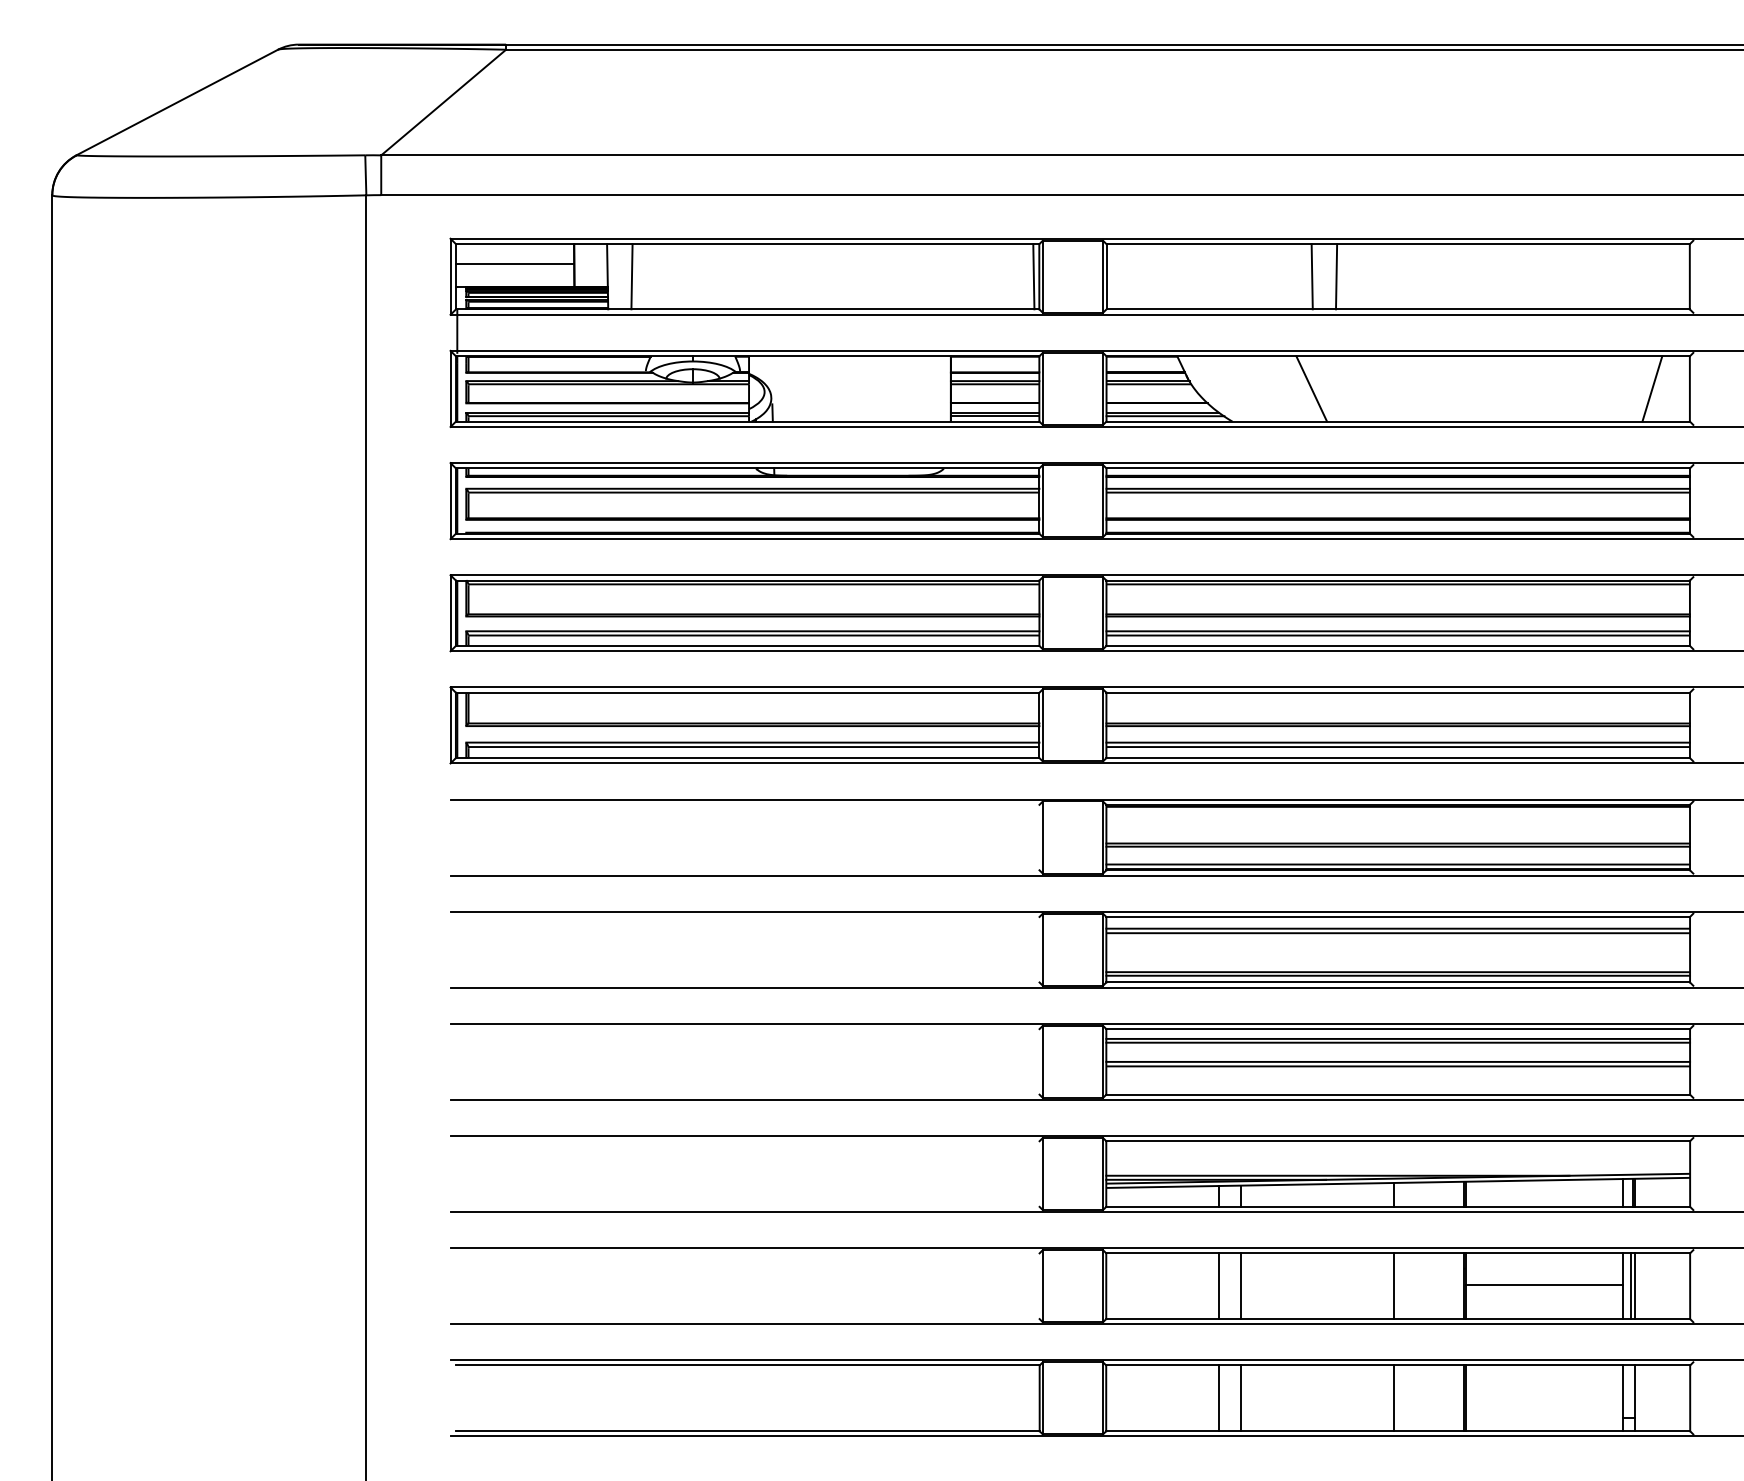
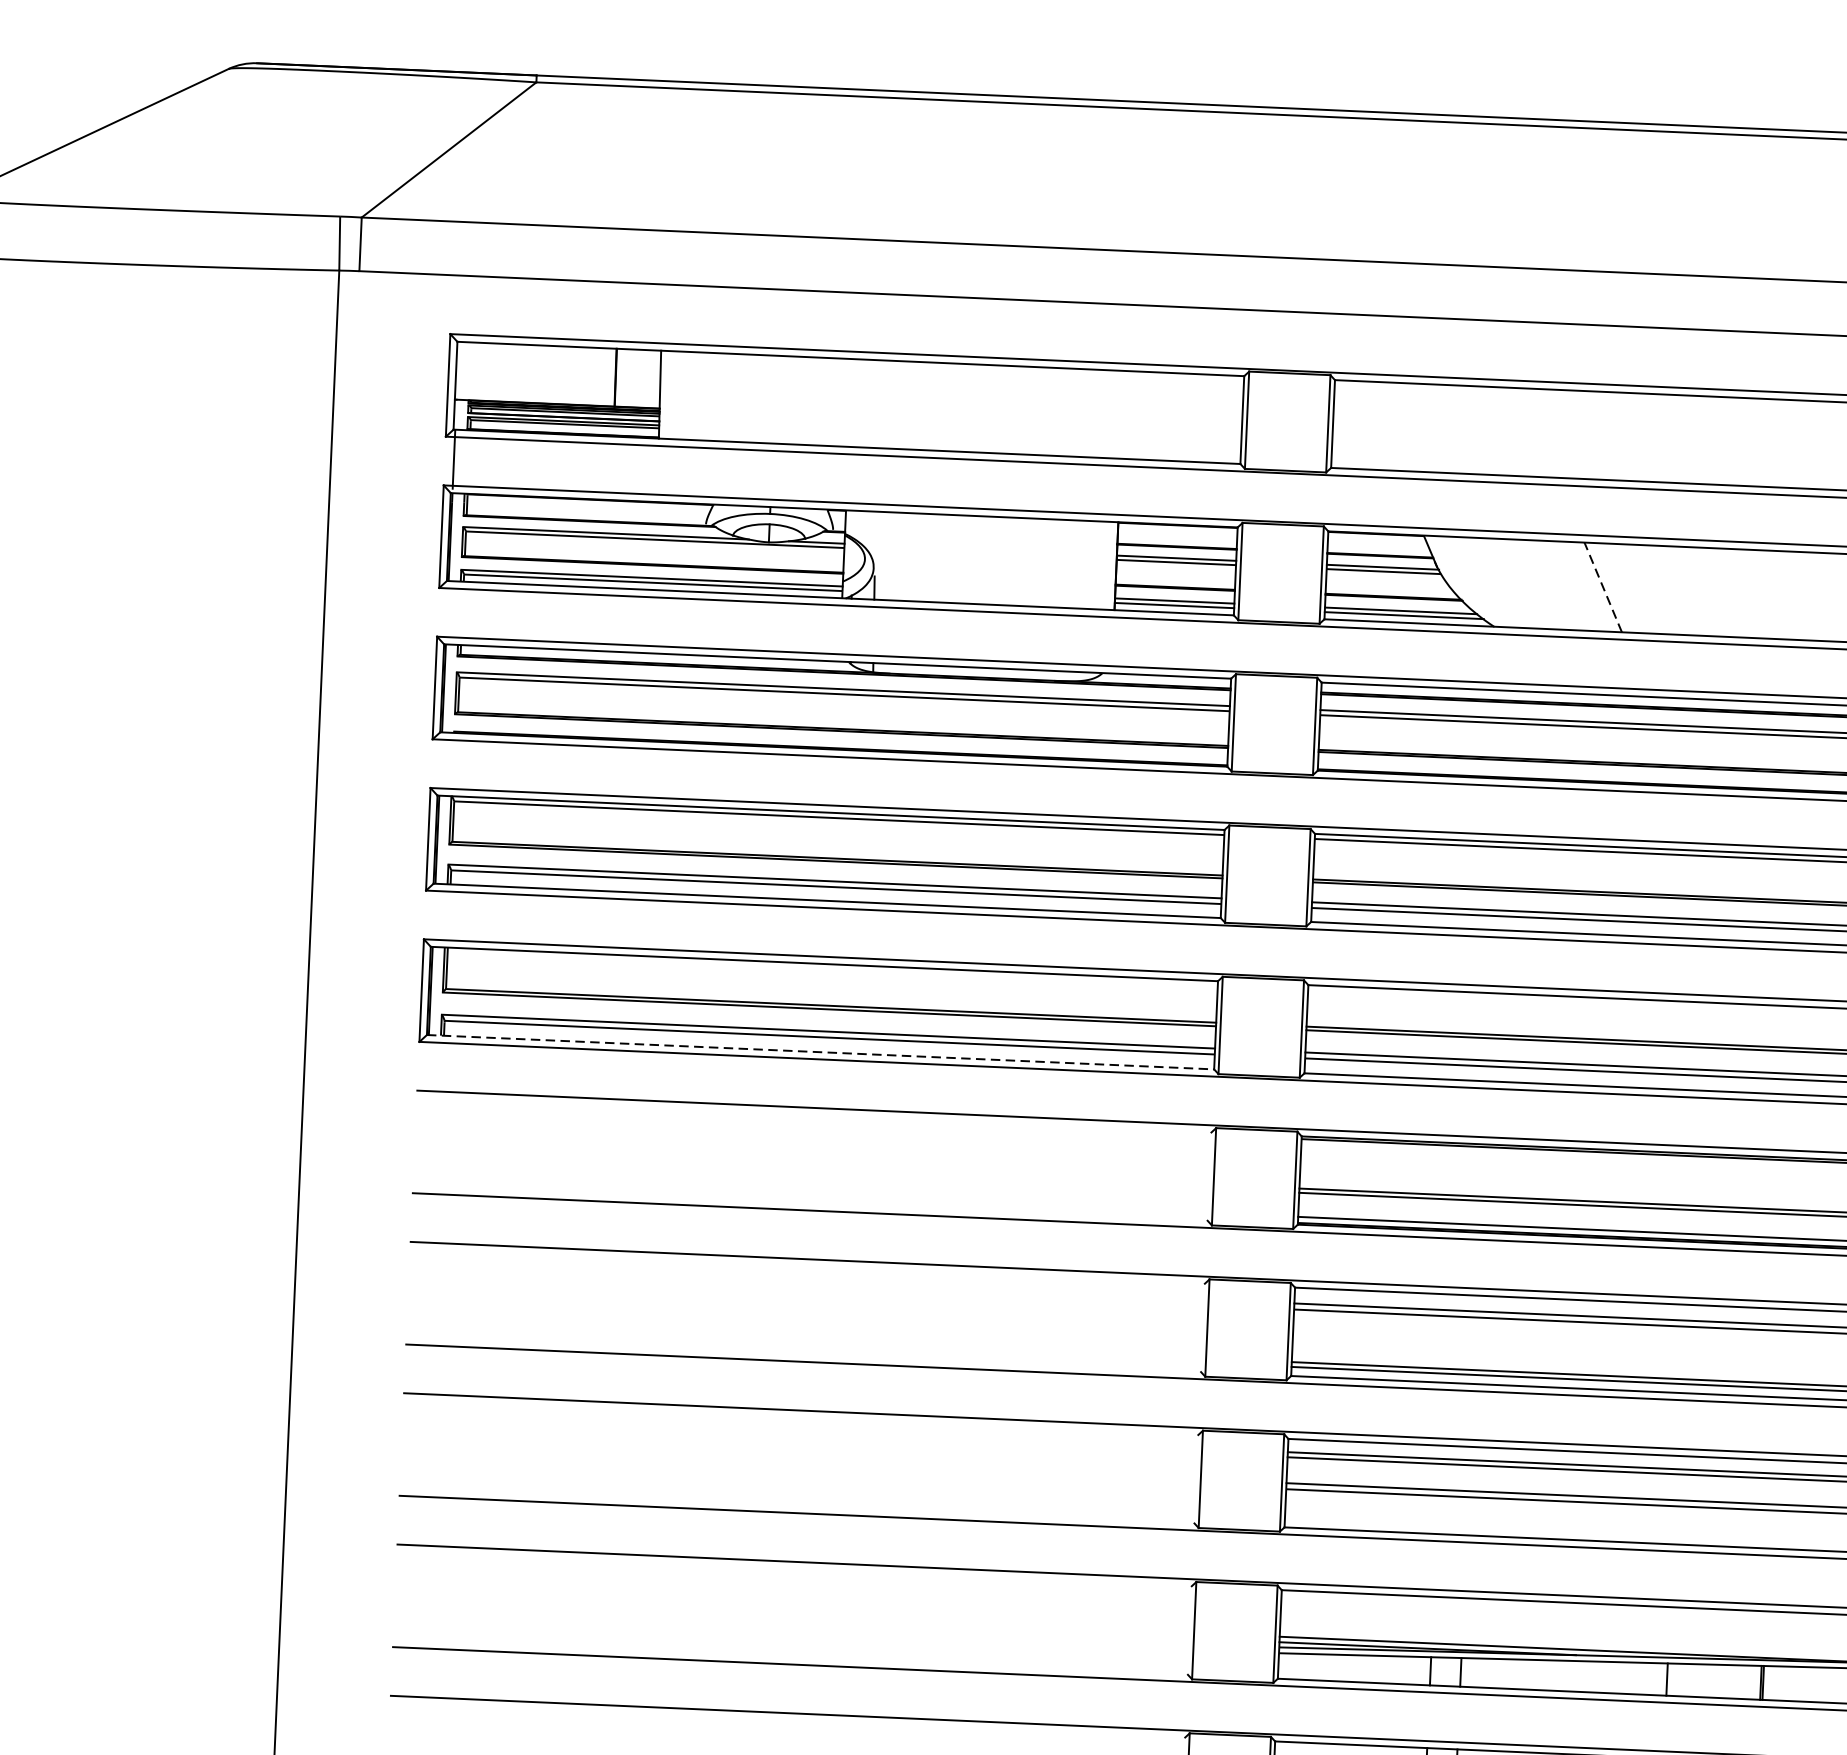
line: (515, 264) -> (536, 372), removed
line: (631, 276) -> (692, 395), removed
line: (1033, 276) -> (1234, 419), removed
line: (1311, 276) -> (1609, 435), removed
line: (1336, 276) -> (1643, 437), removed
line: (1311, 388) -> (1602, 586), solid -> dashed
line: (747, 758) -> (820, 1052), solid -> dashed

